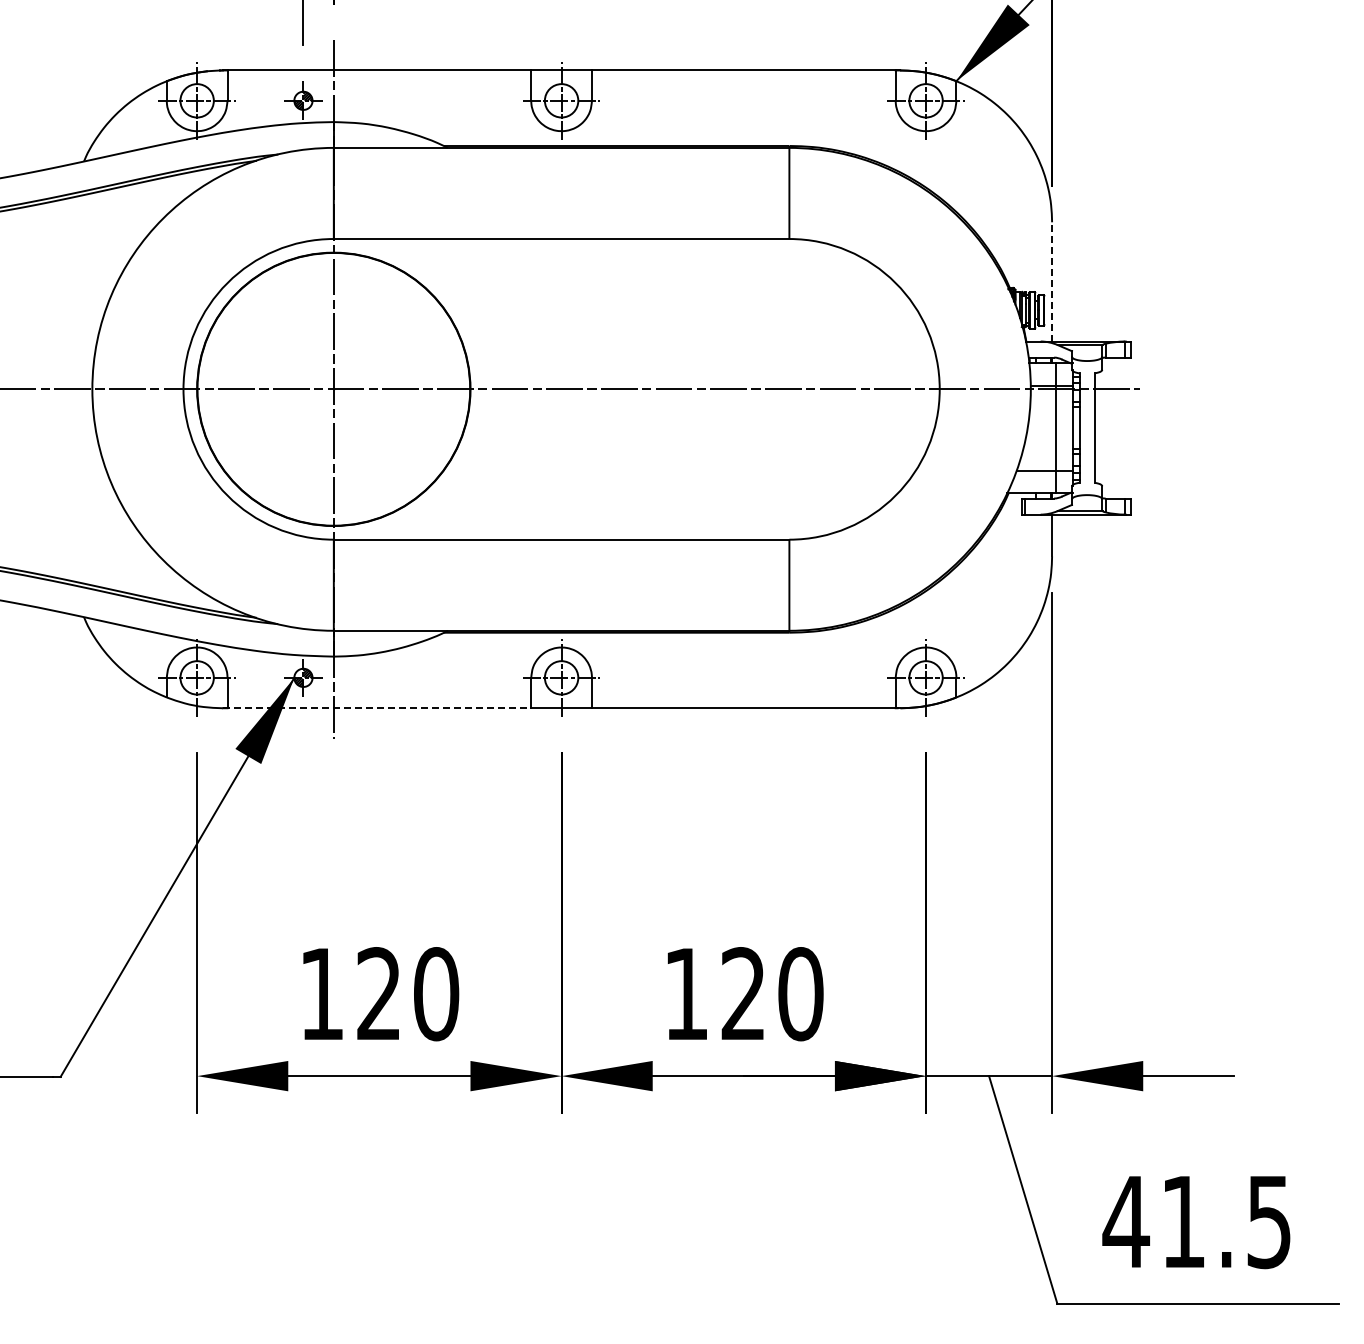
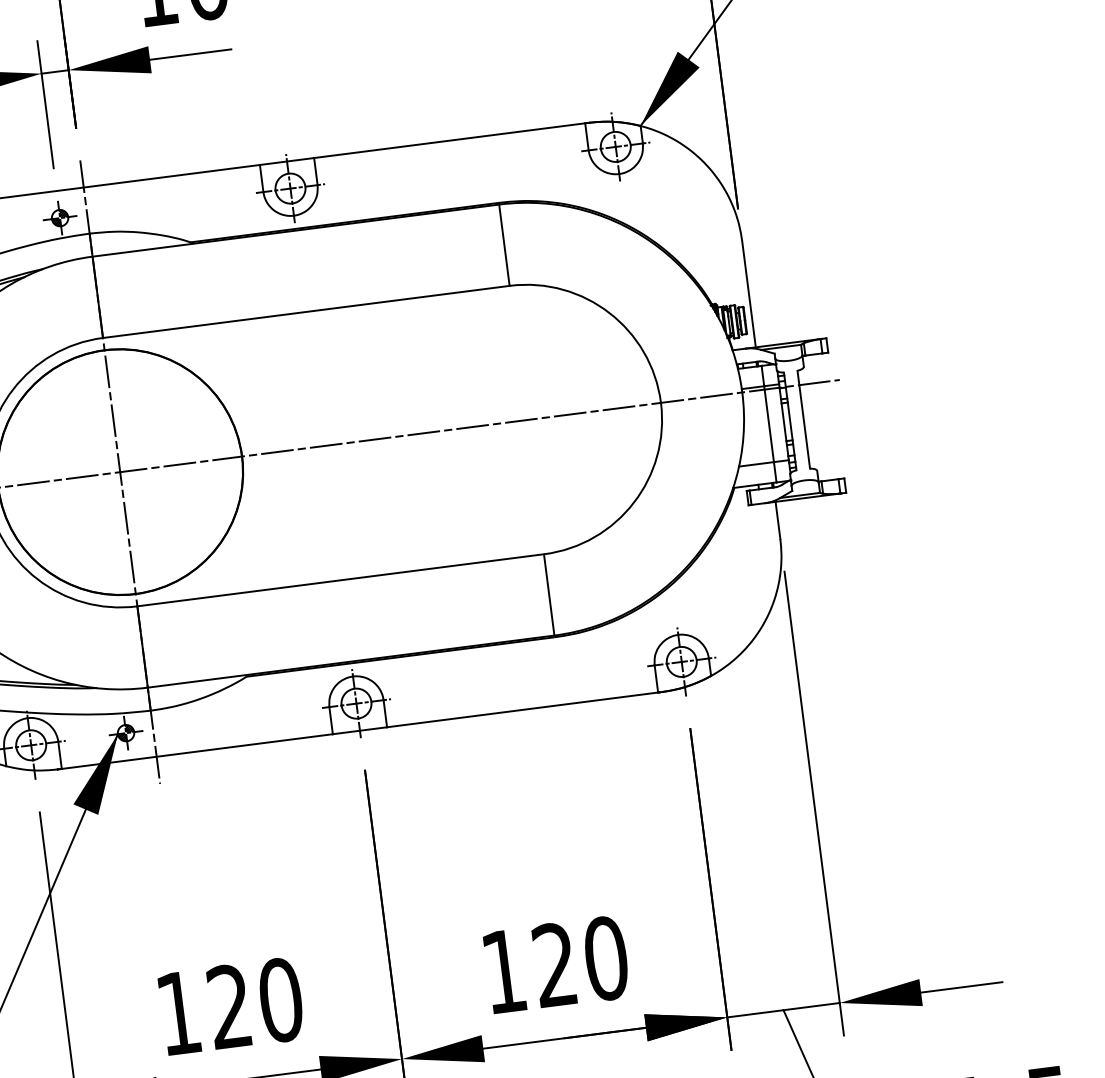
line: (1052, 281) -> (749, 293), dashed -> solid
line: (377, 708) -> (195, 752), dashed -> solid

